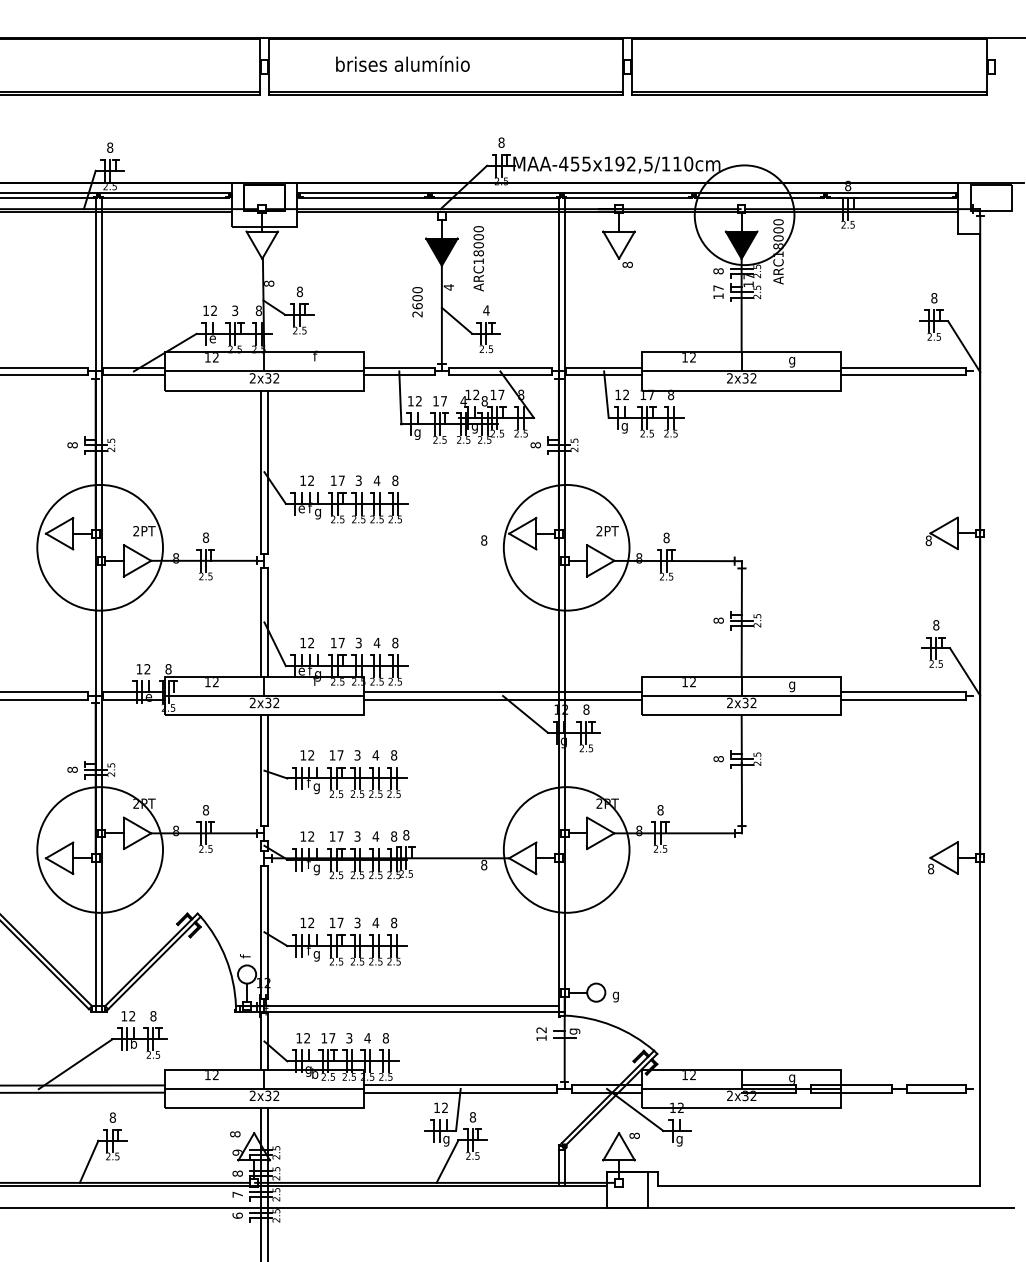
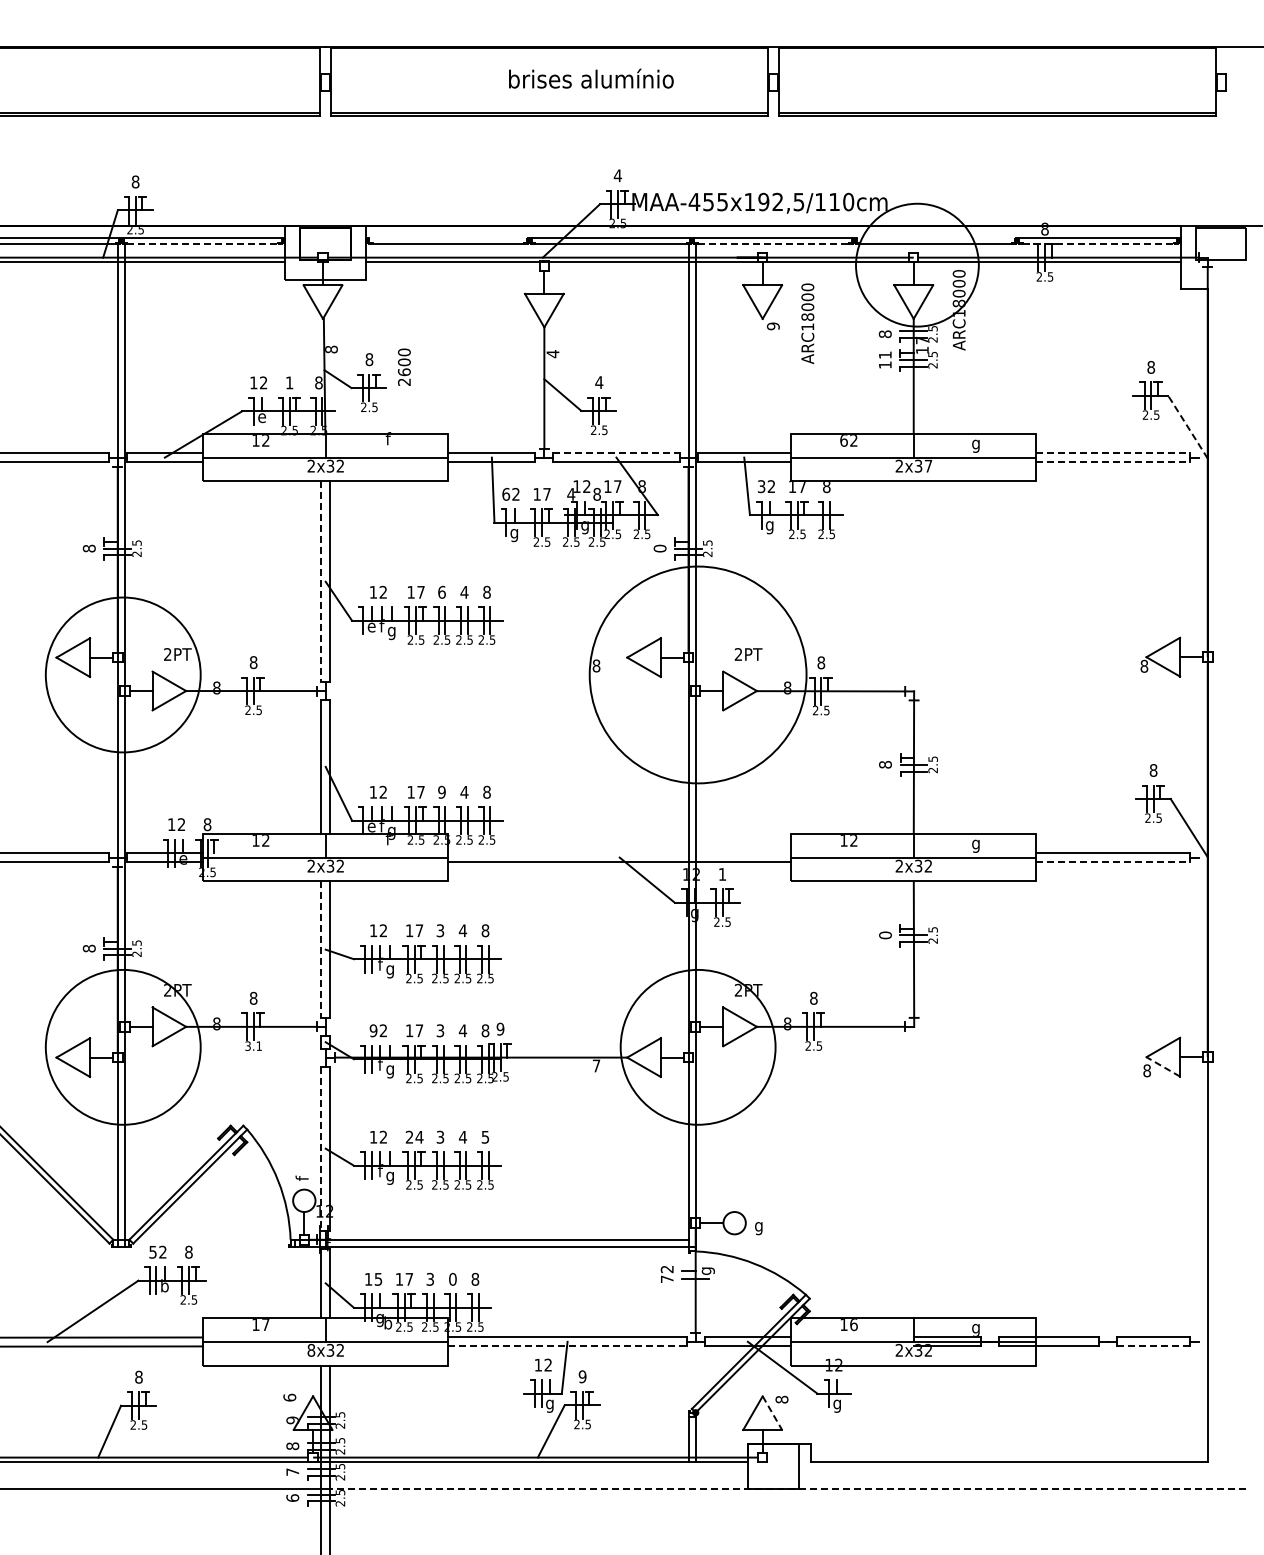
text: (403, 63) -> (591, 78), moved
text: (501, 142) -> (617, 175), 8 -> 4
line: (364, 192) -> (448, 237), removed
line: (759, 192) -> (935, 237), removed
line: (164, 197) -> (202, 243), solid -> dashed
line: (627, 197) -> (773, 243), solid -> dashed
line: (891, 197) -> (1098, 243), solid -> dashed
fill: (741, 244) -> (913, 301), removed
fill: (441, 252) -> (543, 310), removed
text: (478, 258) -> (807, 323), moved
text: (627, 265) -> (773, 326), 8 -> 9
text: (718, 287) -> (885, 354), 17 -> 11
text: (417, 301) -> (404, 366), moved
text: (235, 310) -> (289, 382), 3 -> 1
line: (963, 346) -> (1187, 426), solid -> dashed
text: (684, 357) -> (843, 440), 12 -> 62
line: (500, 368) -> (616, 453), solid -> dashed
line: (903, 368) -> (1113, 453), solid -> dashed
line: (903, 375) -> (1113, 462), solid -> dashed
text: (753, 377) -> (928, 465), 2x32 -> 2x37
text: (618, 394) -> (761, 486), 12 -> 32
text: (411, 401) -> (506, 494), 12 -> 62
text: (536, 445) -> (660, 548), 8 -> 0
line: (261, 472) -> (321, 582), solid -> dashed
text: (358, 480) -> (441, 591), 3 -> 6
circle: (566, 547) -> (697, 674), size x1.4
text: (358, 643) -> (441, 792), 3 -> 9
line: (502, 692) -> (619, 853), removed
line: (903, 699) -> (1113, 862), solid -> dashed
text: (586, 709) -> (722, 874), 8 -> 1
text: (718, 759) -> (885, 935), 8 -> 0
line: (261, 771) -> (321, 950), solid -> dashed
text: (406, 834) -> (500, 1028), 8 -> 9
text: (303, 836) -> (373, 1030), 12 -> 92
text: (205, 848) -> (253, 1045), 2.5 -> 3.1
text: (484, 864) -> (596, 1065), 8 -> 7
line: (943, 865) -> (1162, 1066), solid -> dashed
text: (336, 922) -> (414, 1136), 17 -> 24
text: (394, 922) -> (485, 1136), 8 -> 5
line: (261, 932) -> (321, 1149), solid -> dashed
text: (123, 1016) -> (152, 1252), 12 -> 52
text: (307, 1037) -> (378, 1278), 12 -> 15
text: (367, 1037) -> (452, 1278), 4 -> 0
text: (541, 1037) -> (667, 1278), 12 -> 72
text: (215, 1074) -> (265, 1324), 12 -> 17
text: (692, 1075) -> (853, 1325), 12 -> 16
line: (461, 1092) -> (568, 1346), solid -> dashed
line: (937, 1092) -> (1154, 1346), solid -> dashed
text: (252, 1095) -> (311, 1350), 2x32 -> 8x32
text: (472, 1117) -> (582, 1376), 8 -> 9
text: (235, 1134) -> (289, 1397), 8 -> 6
line: (627, 1147) -> (772, 1413), solid -> dashed
line: (639, 1207) -> (787, 1488), solid -> dashed

